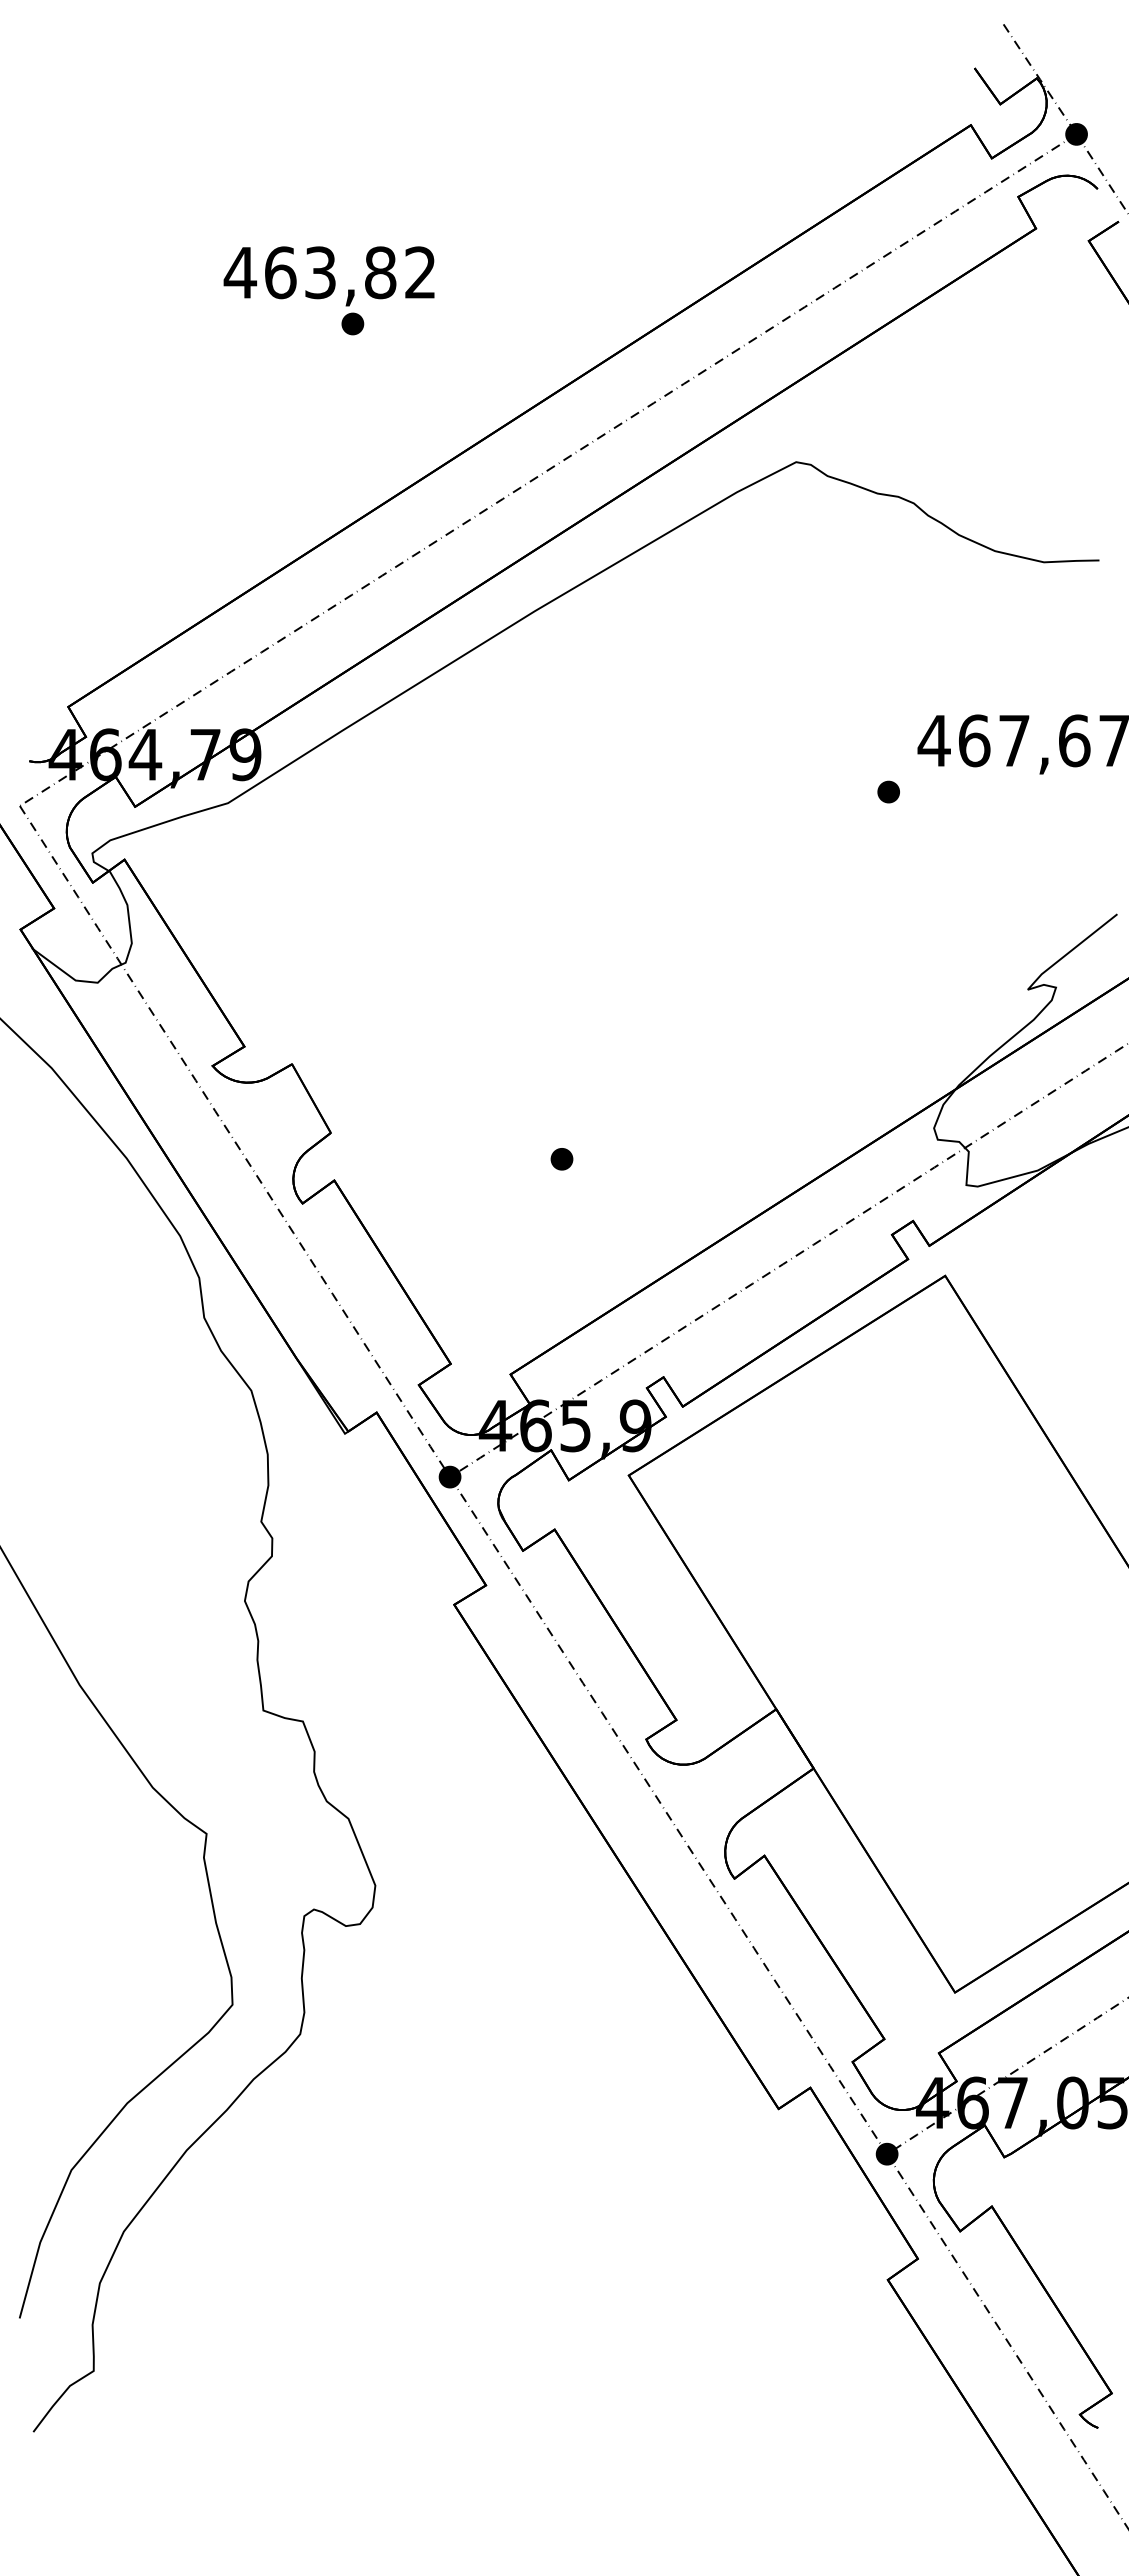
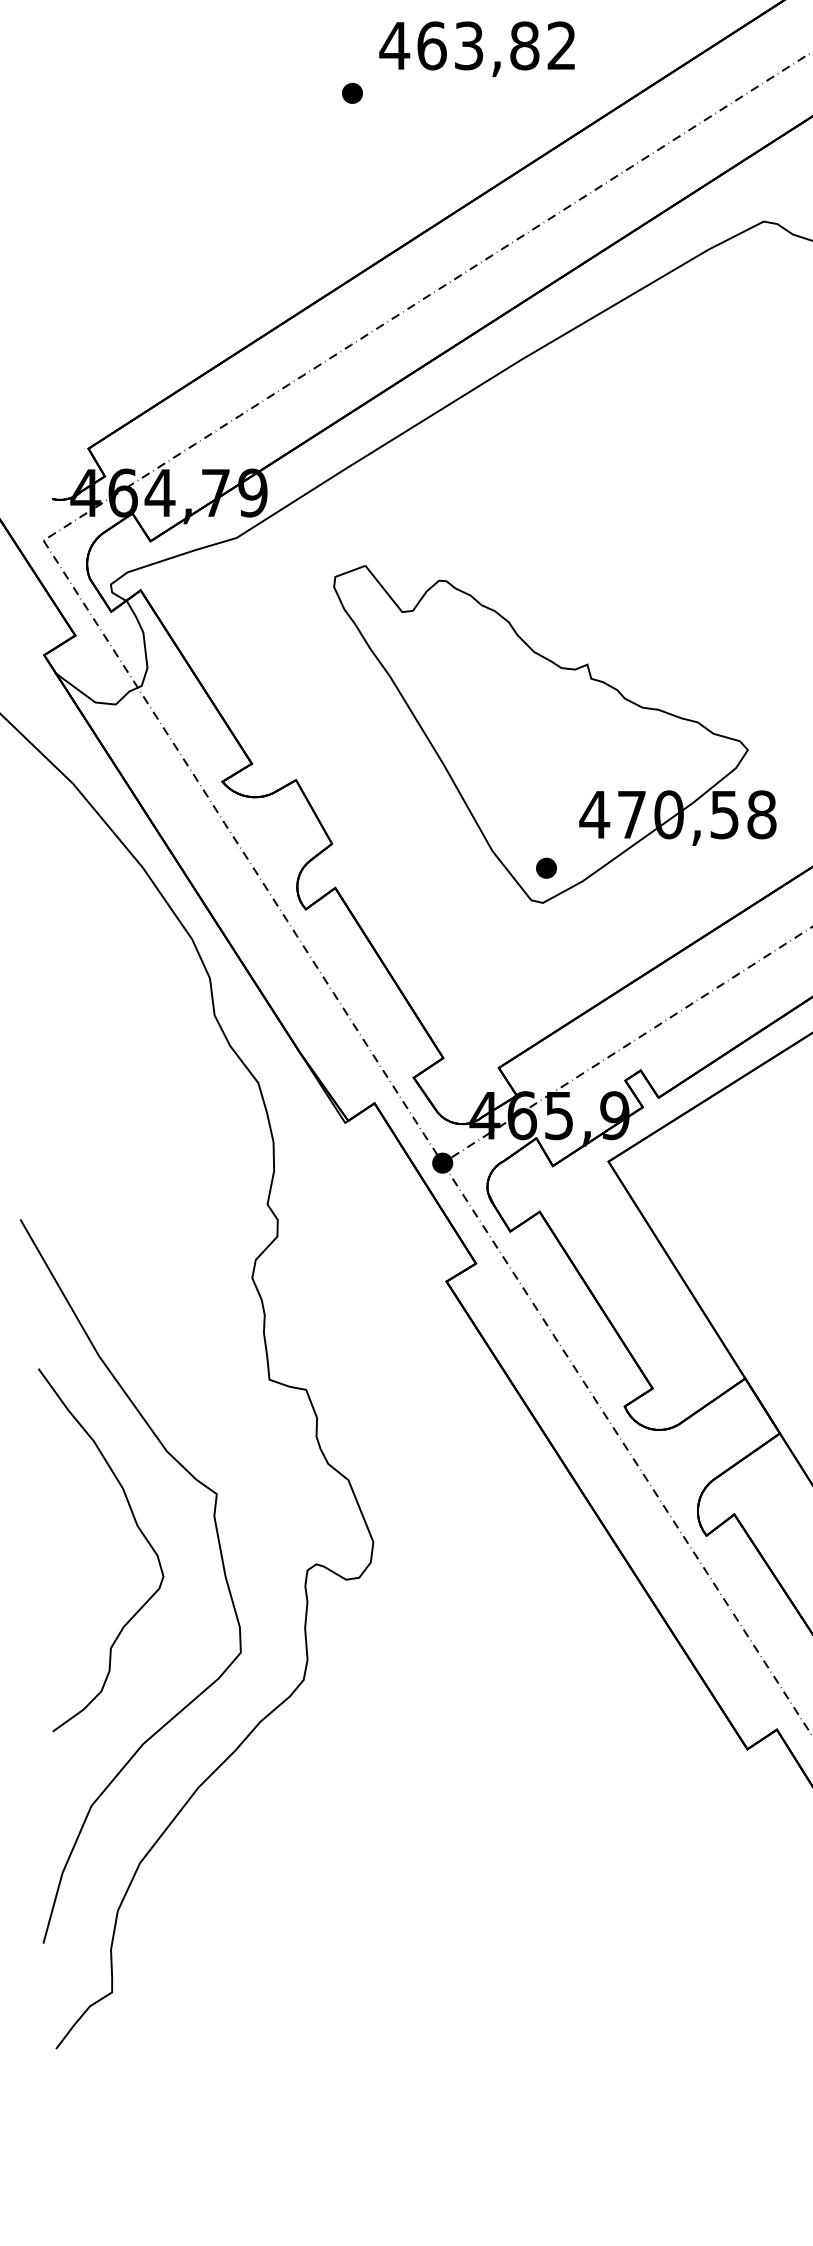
text: (328, 276) -> (476, 49), moved
part: (570, 1014) -> (554, 733), added
curve: (120, 1869) -> (136, 1527), added

